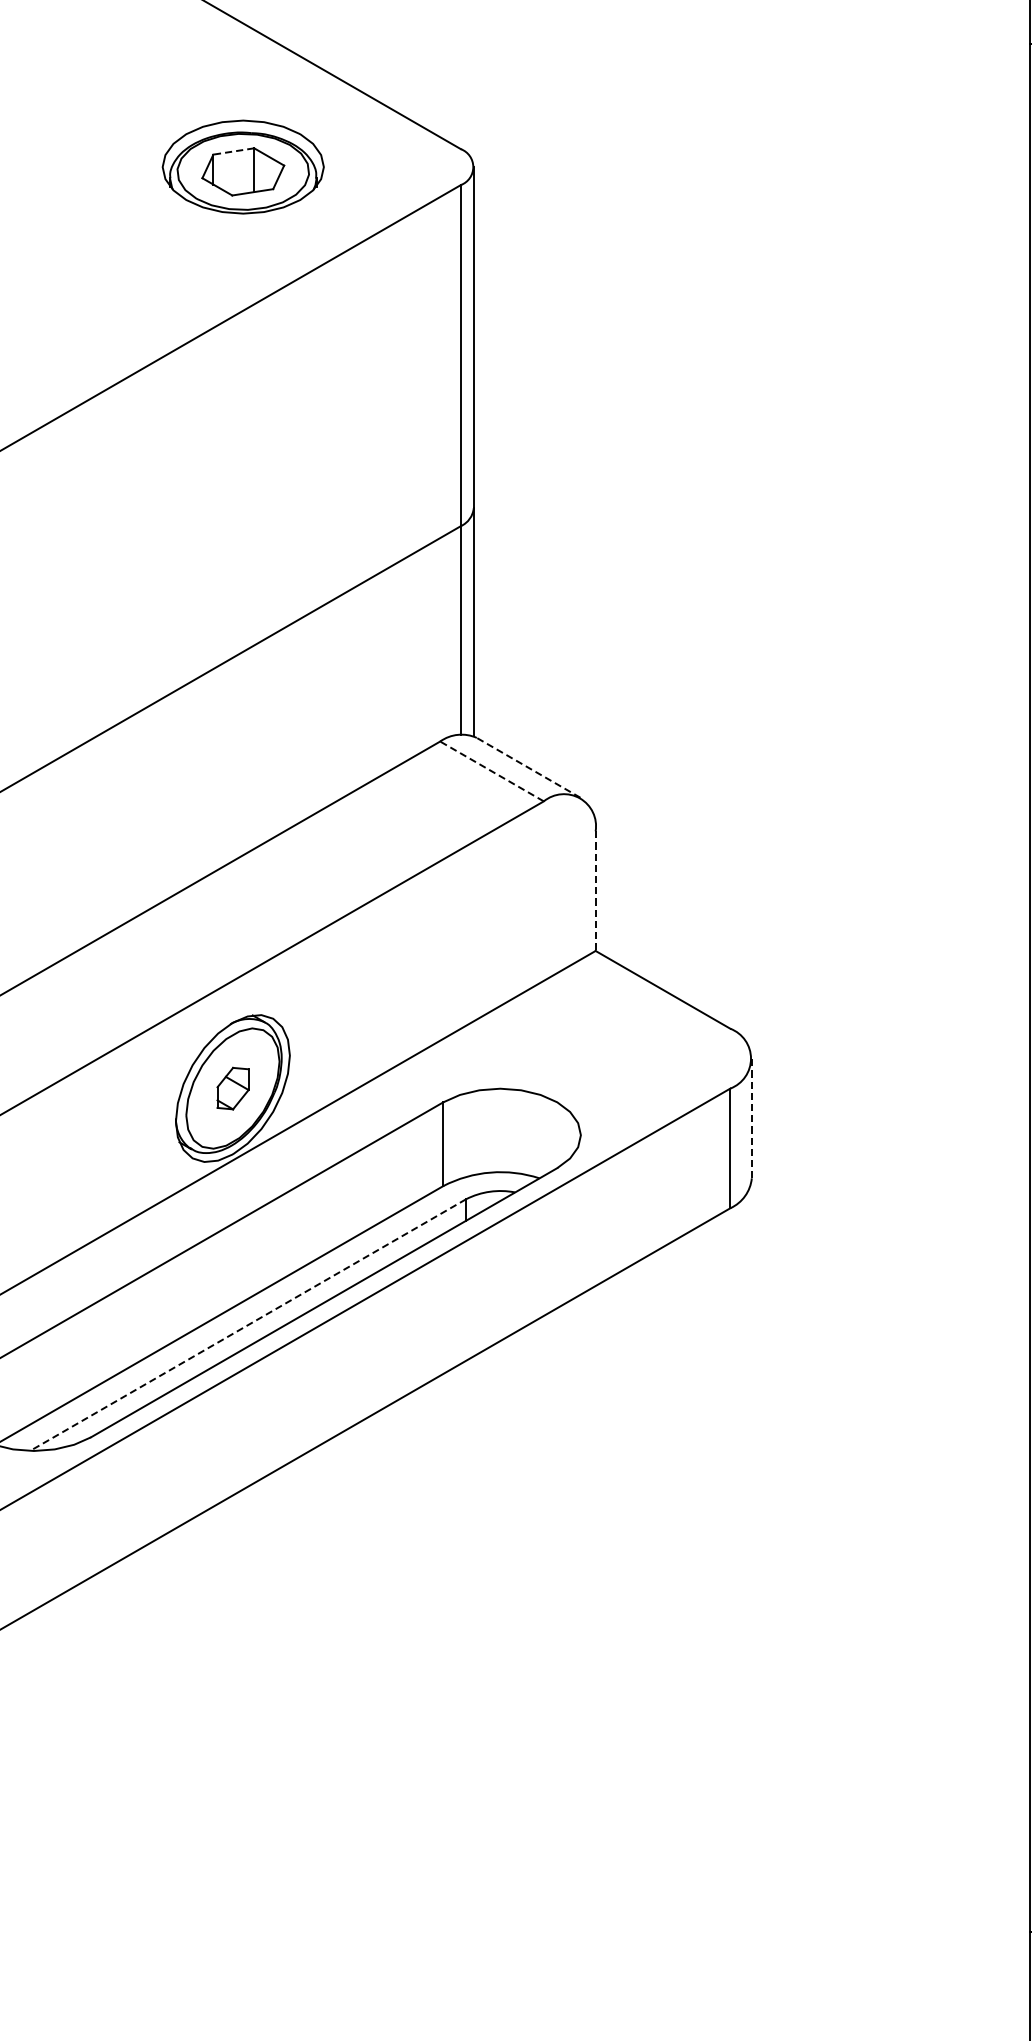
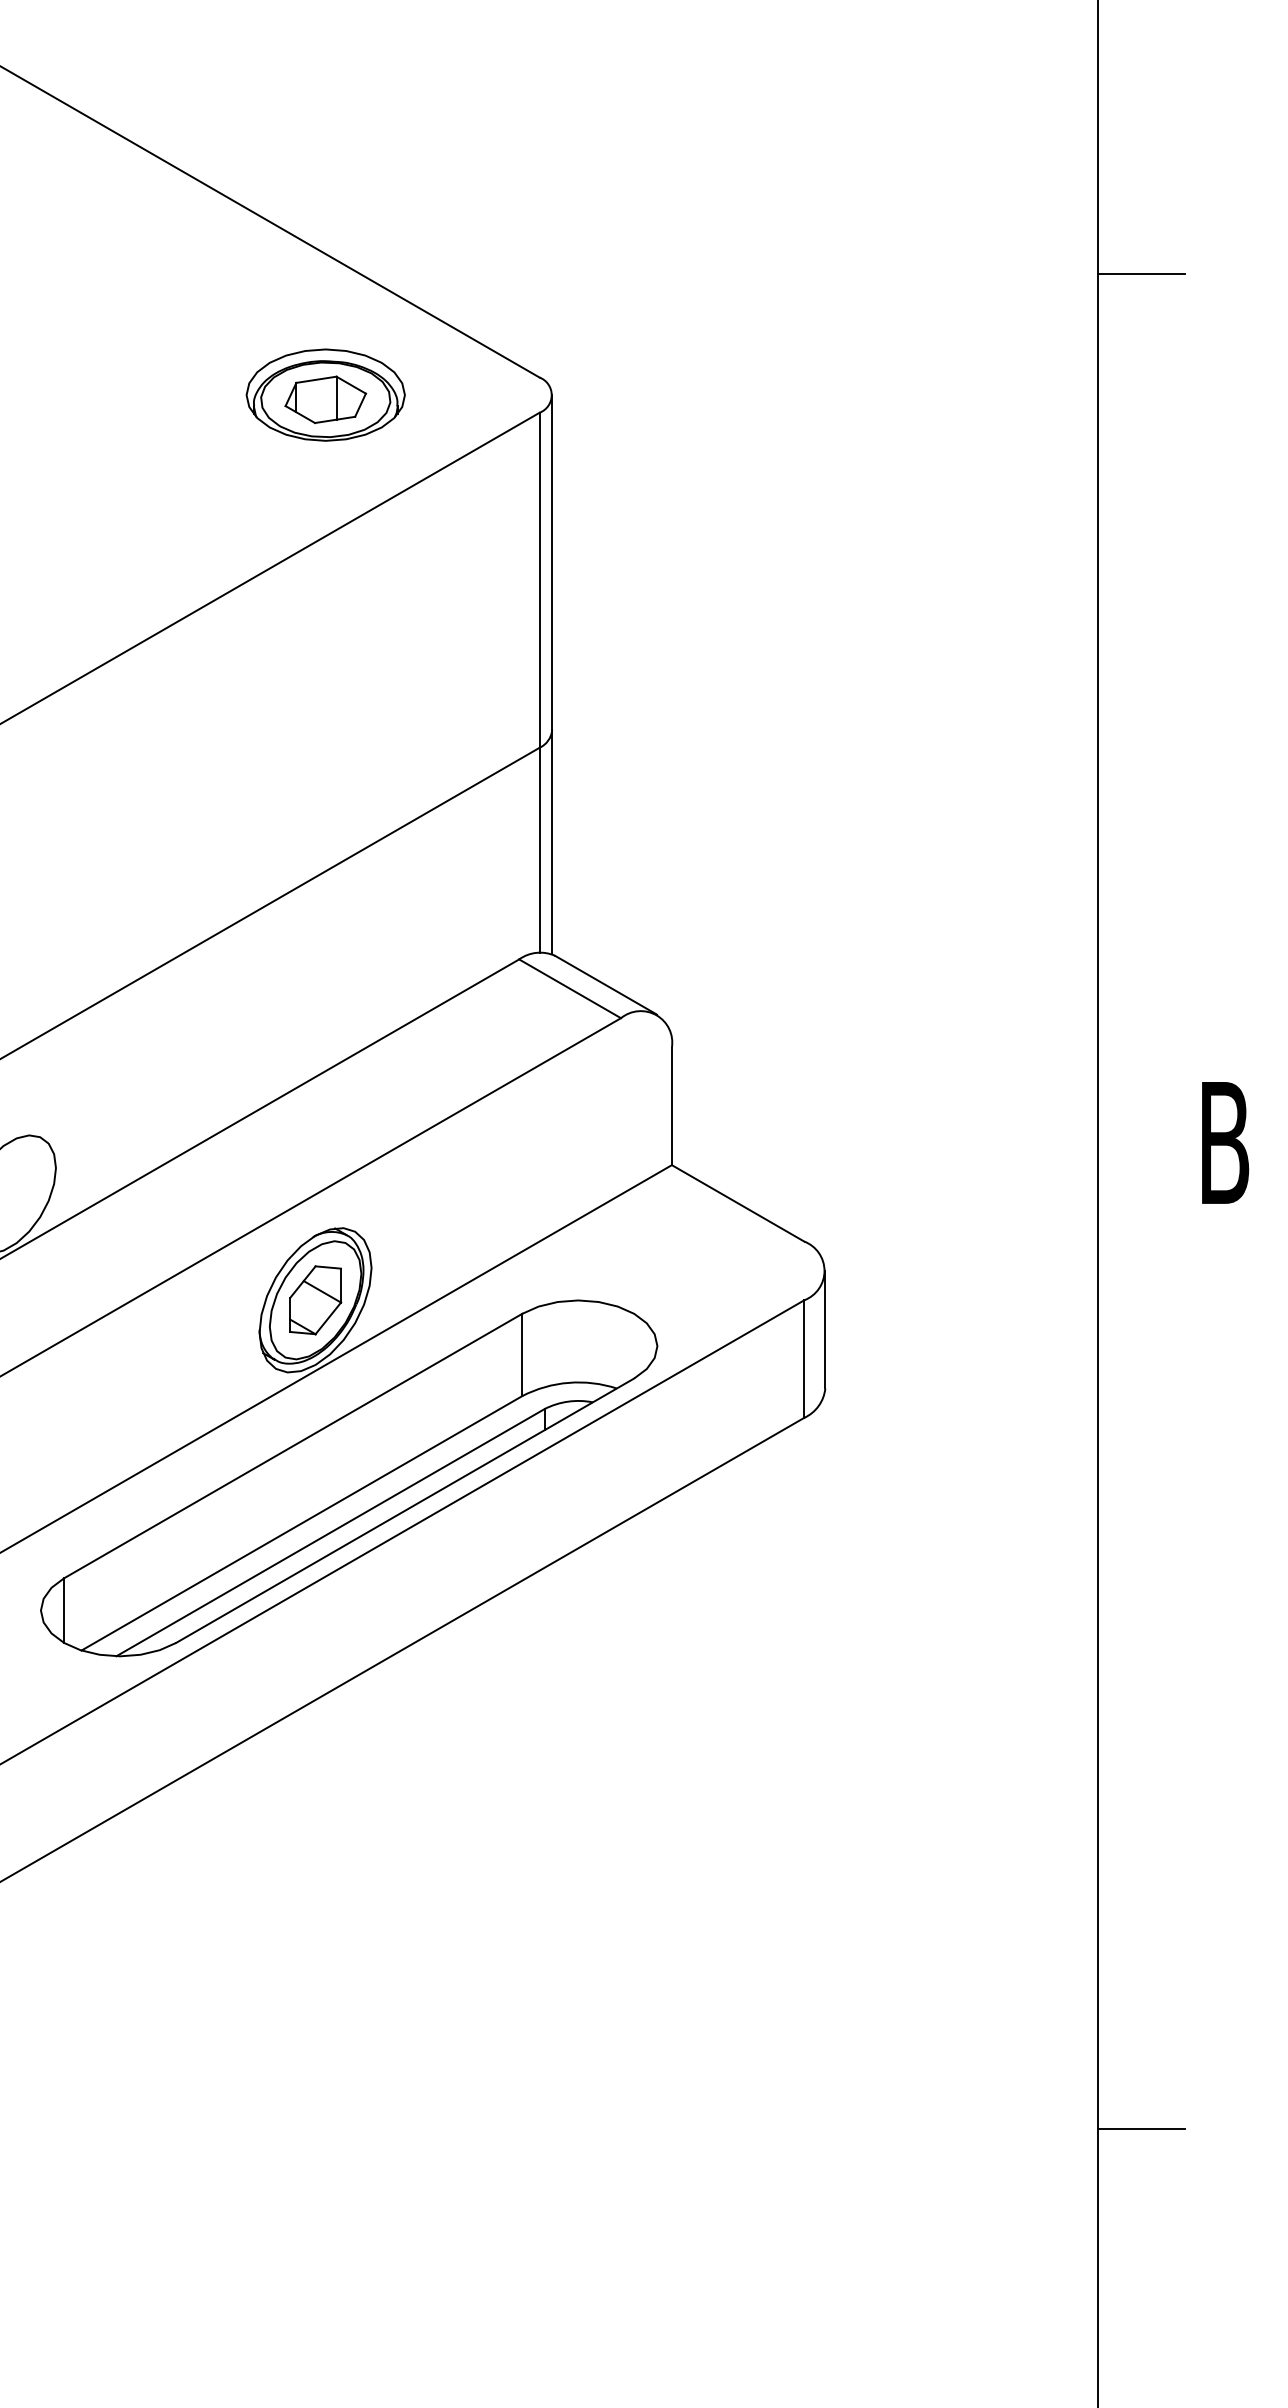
line: (232, 151) -> (315, 379), dashed -> solid
line: (529, 768) -> (606, 985), dashed -> solid
line: (492, 771) -> (570, 988), dashed -> solid
line: (595, 891) -> (671, 1106), dashed -> solid
part: (232, 1088) -> (315, 1300), size x1.67
line: (752, 1118) -> (825, 1329), dashed -> solid
line: (248, 1324) -> (330, 1532), dashed -> solid

